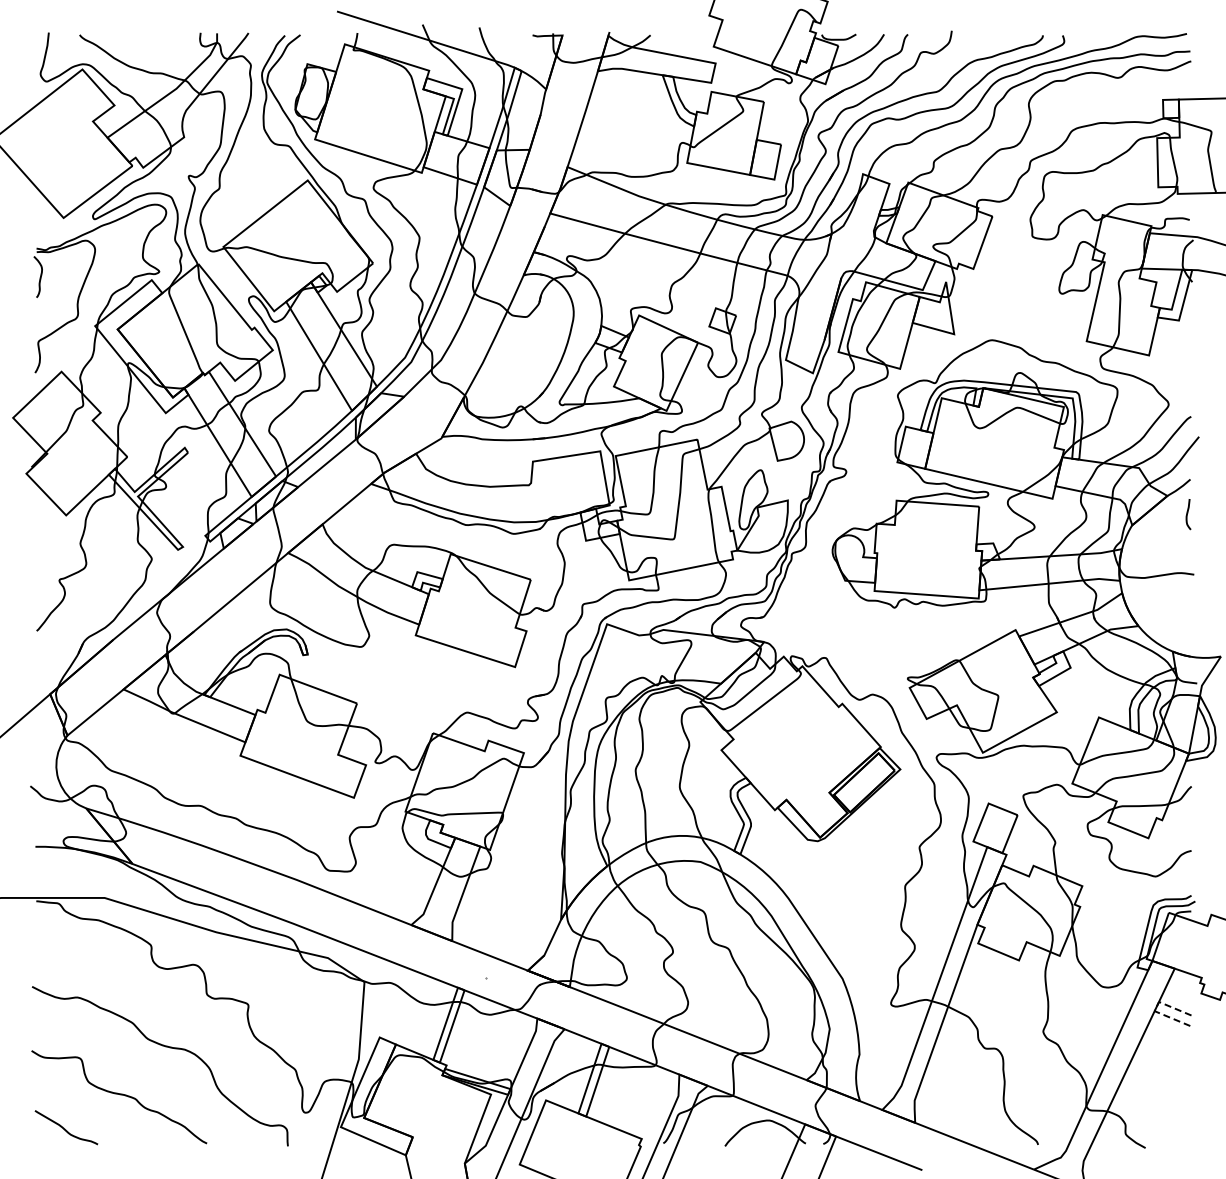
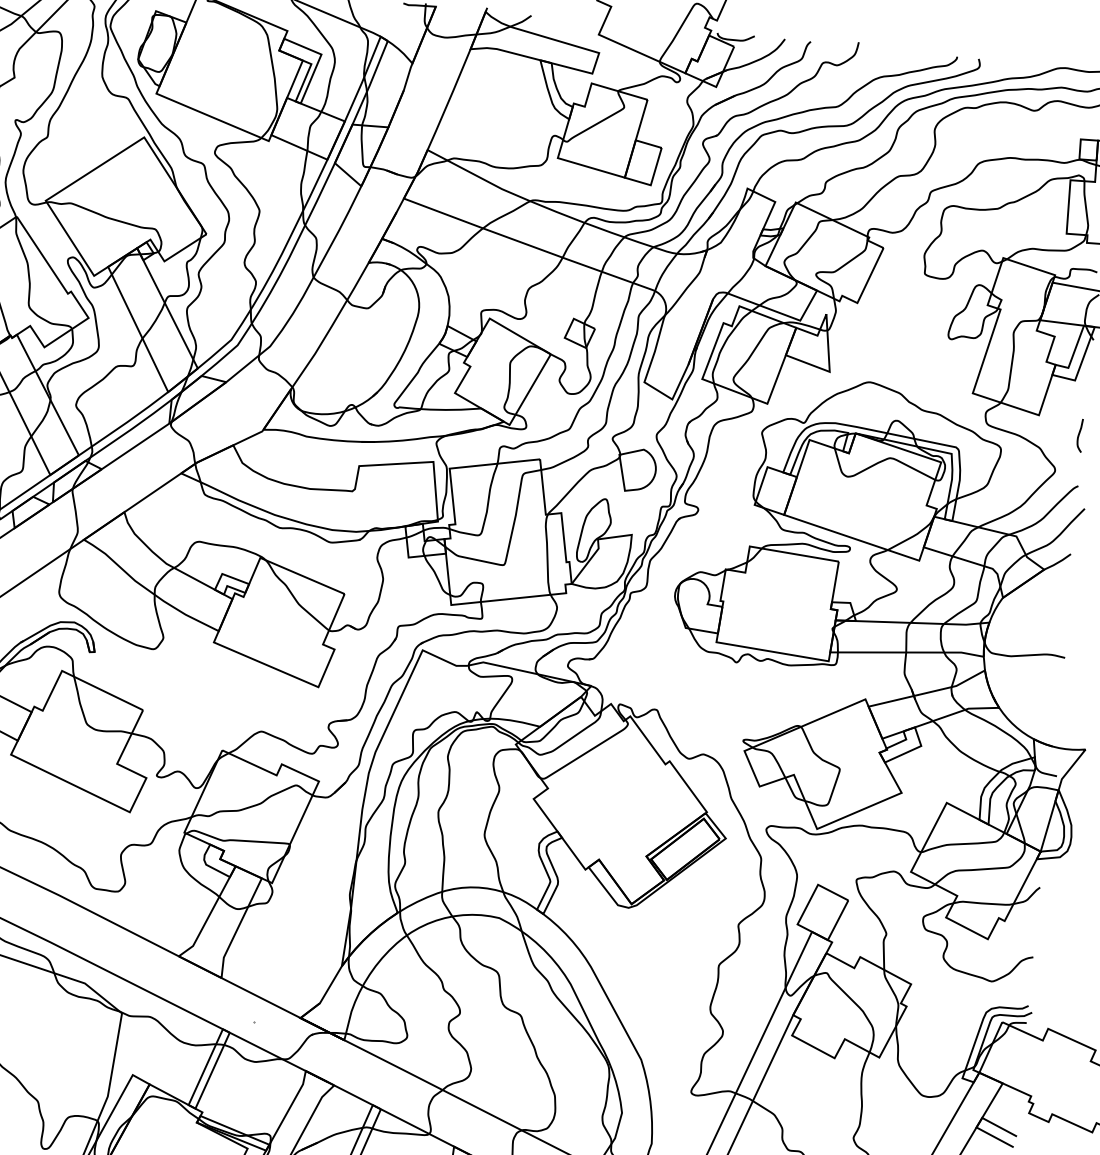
curve: (1188, 513) -> (1080, 434), moved
line: (1156, 1006) -> (979, 1122), dashed -> solid

